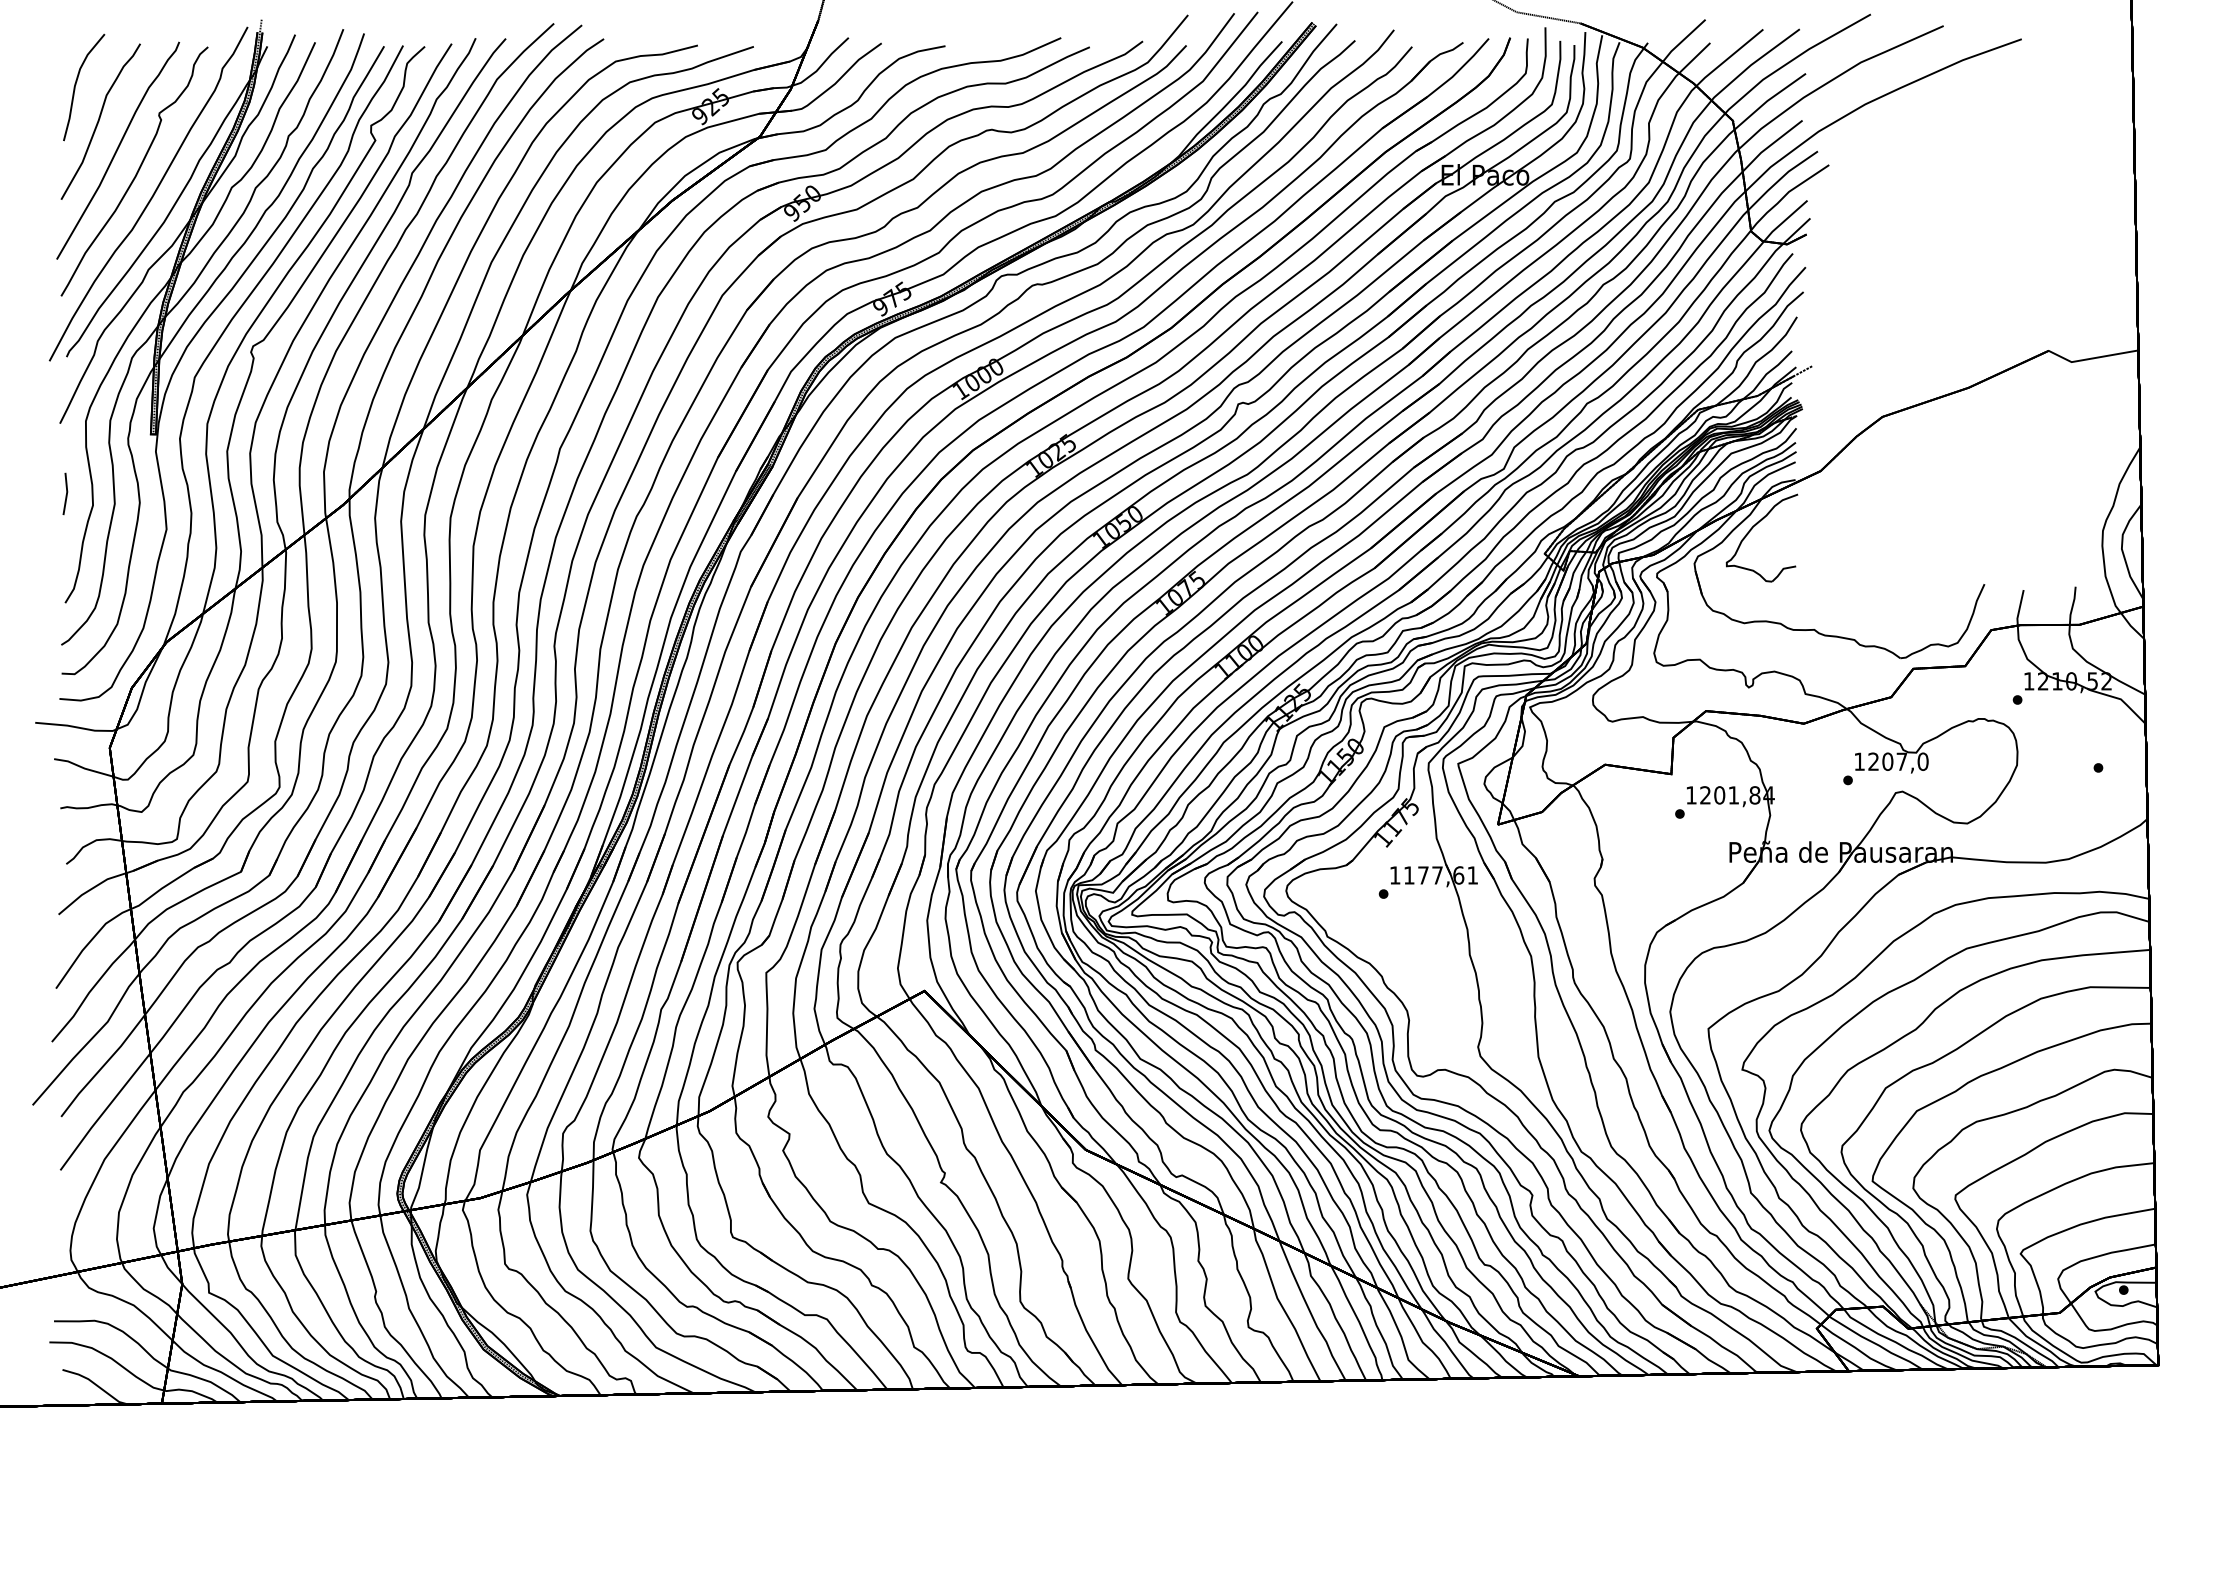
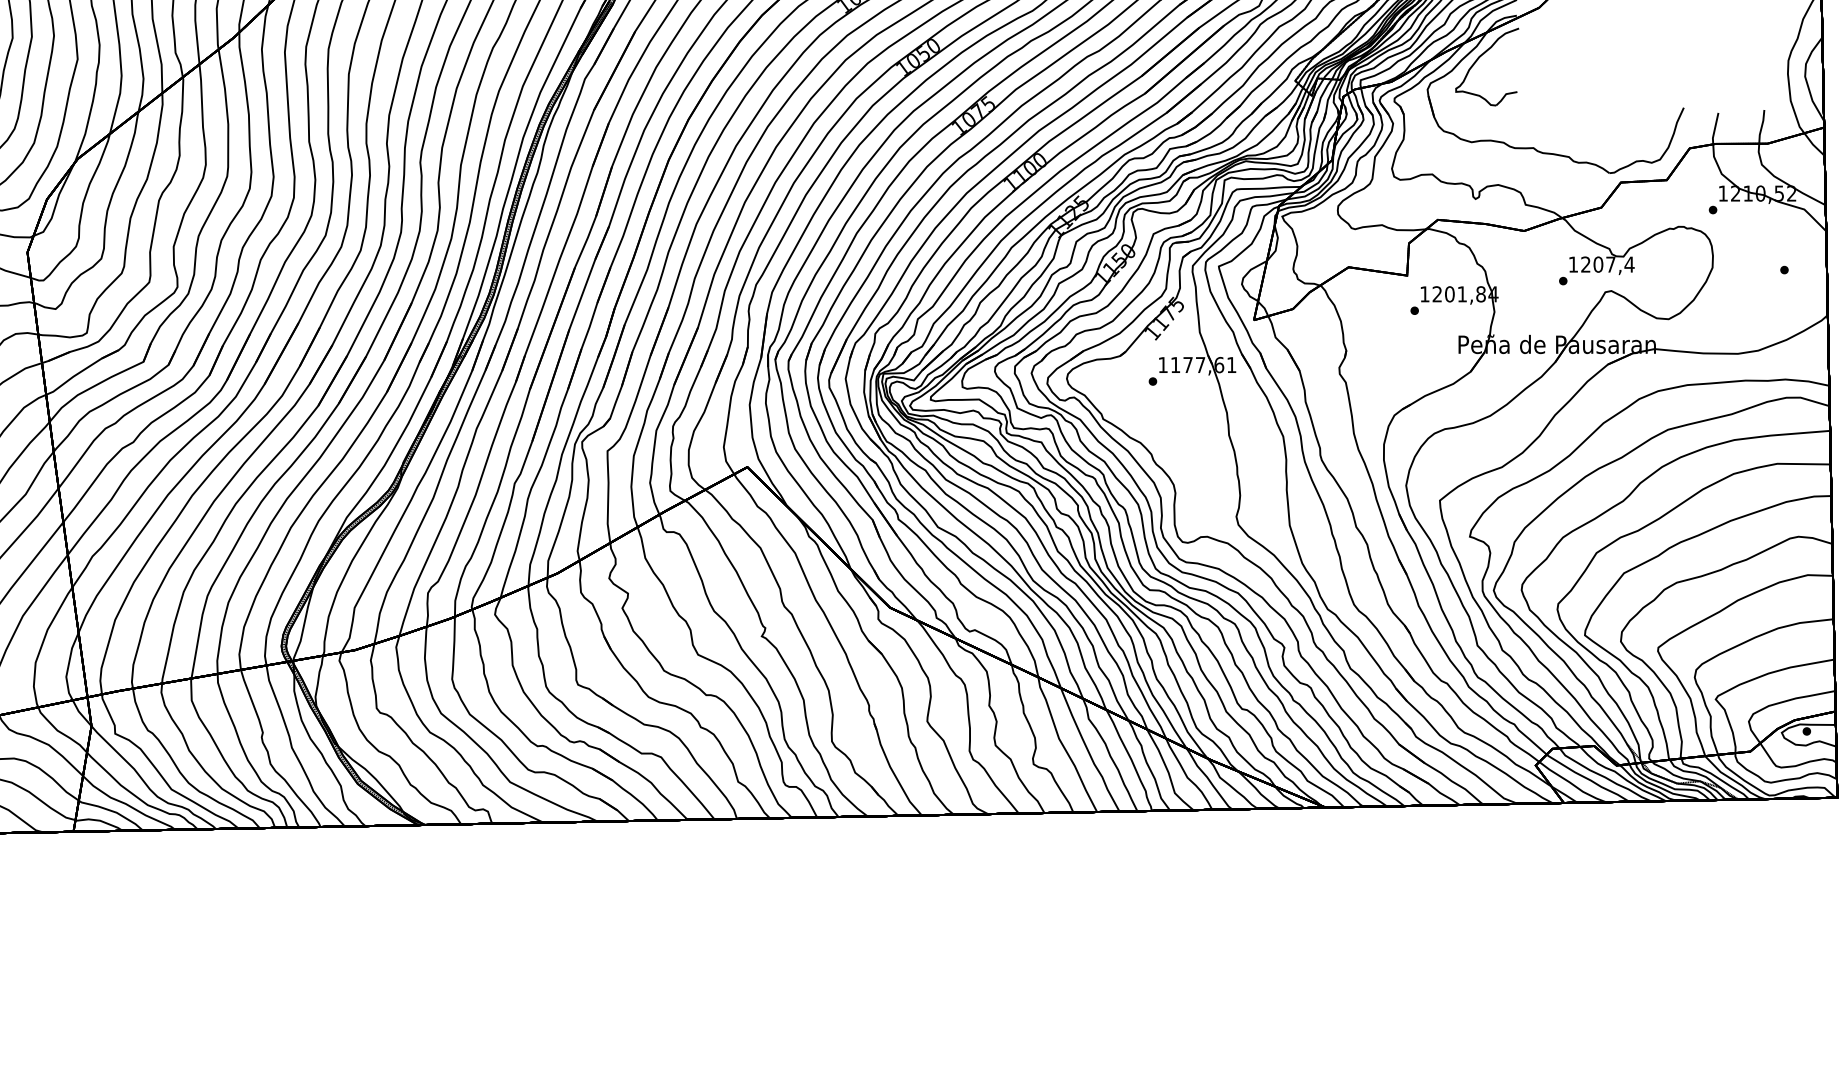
text: (1922, 761) -> (1629, 264), 1207,0 -> 1207,4

